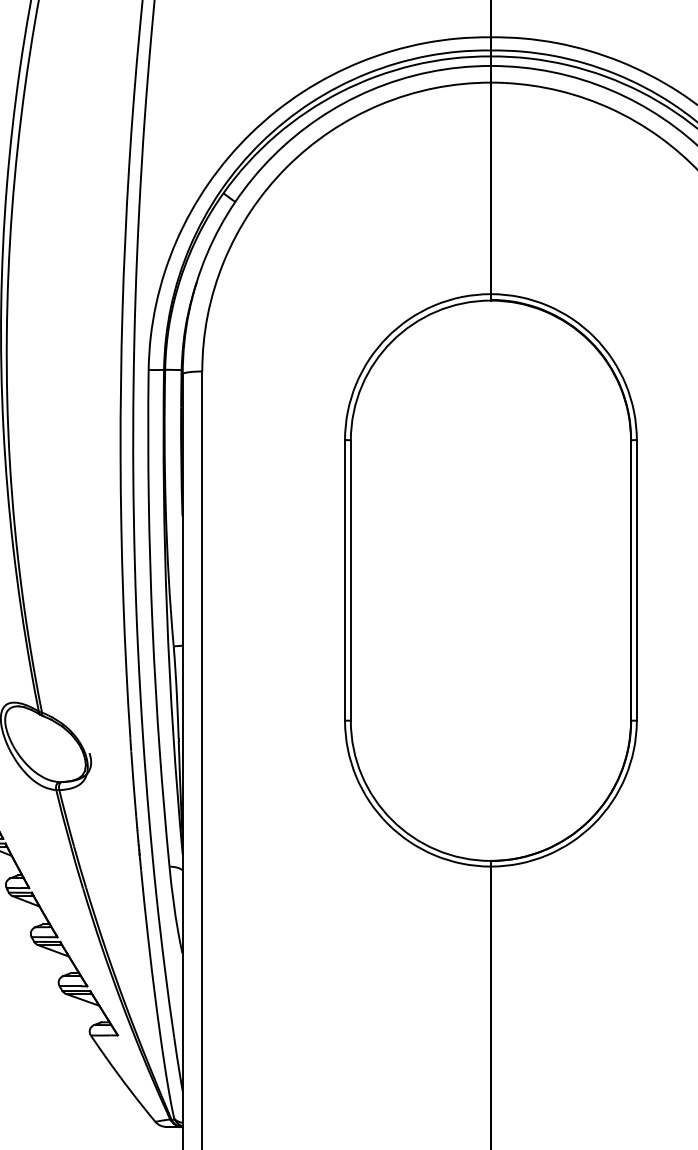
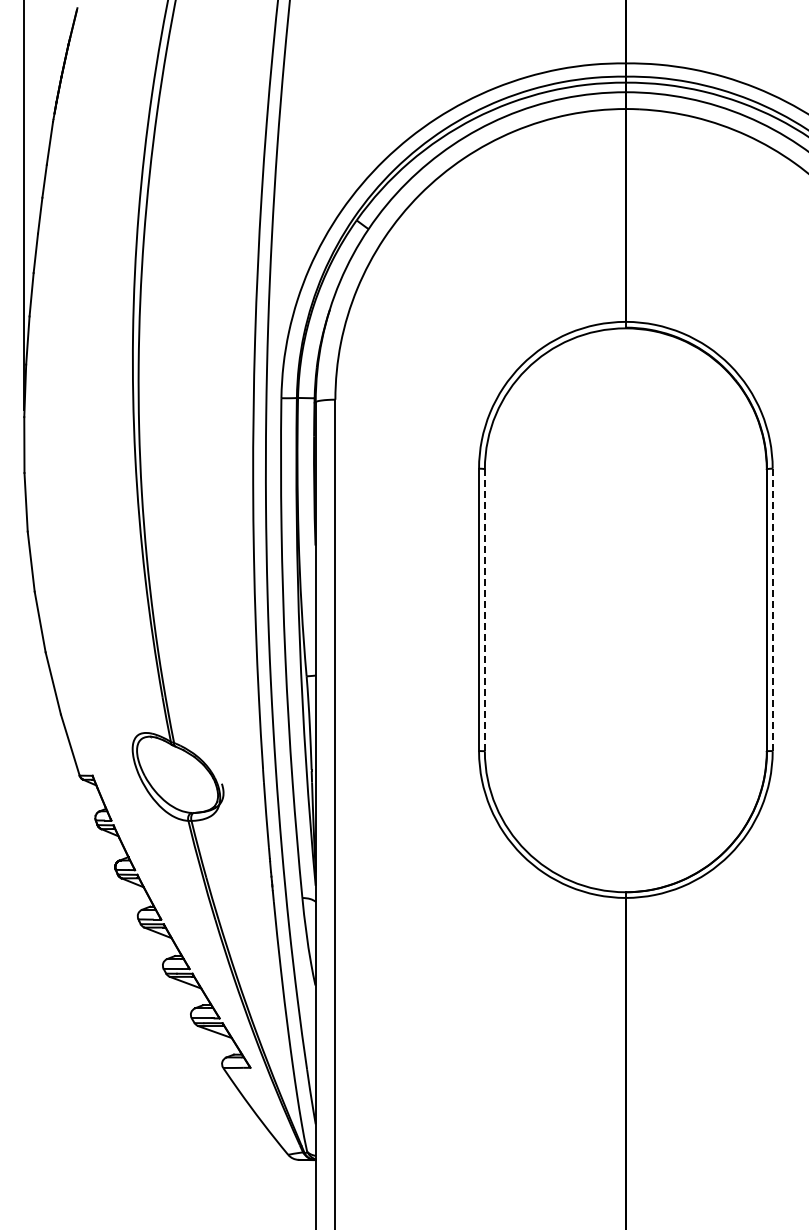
line: (636, 579) -> (772, 609), solid -> dashed
line: (350, 580) -> (484, 610), solid -> dashed

